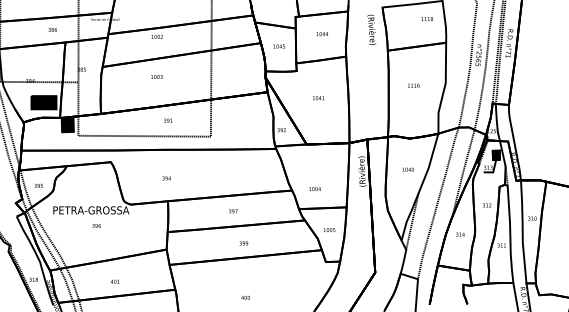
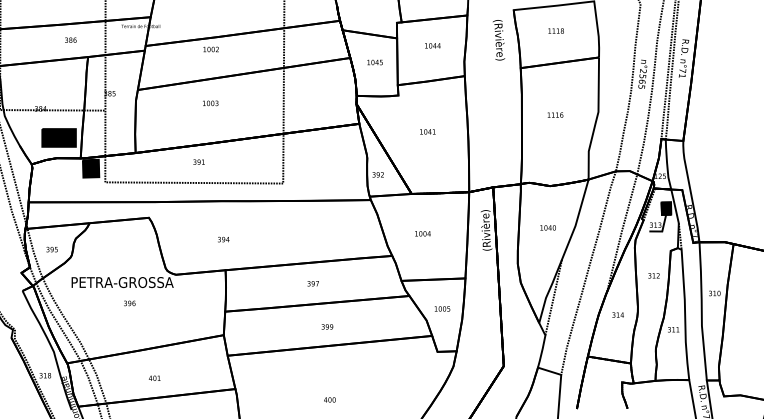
text: (426, 18) -> (555, 30), moved
text: (168, 120) -> (199, 161), moved
text: (314, 189) -> (422, 234), moved

